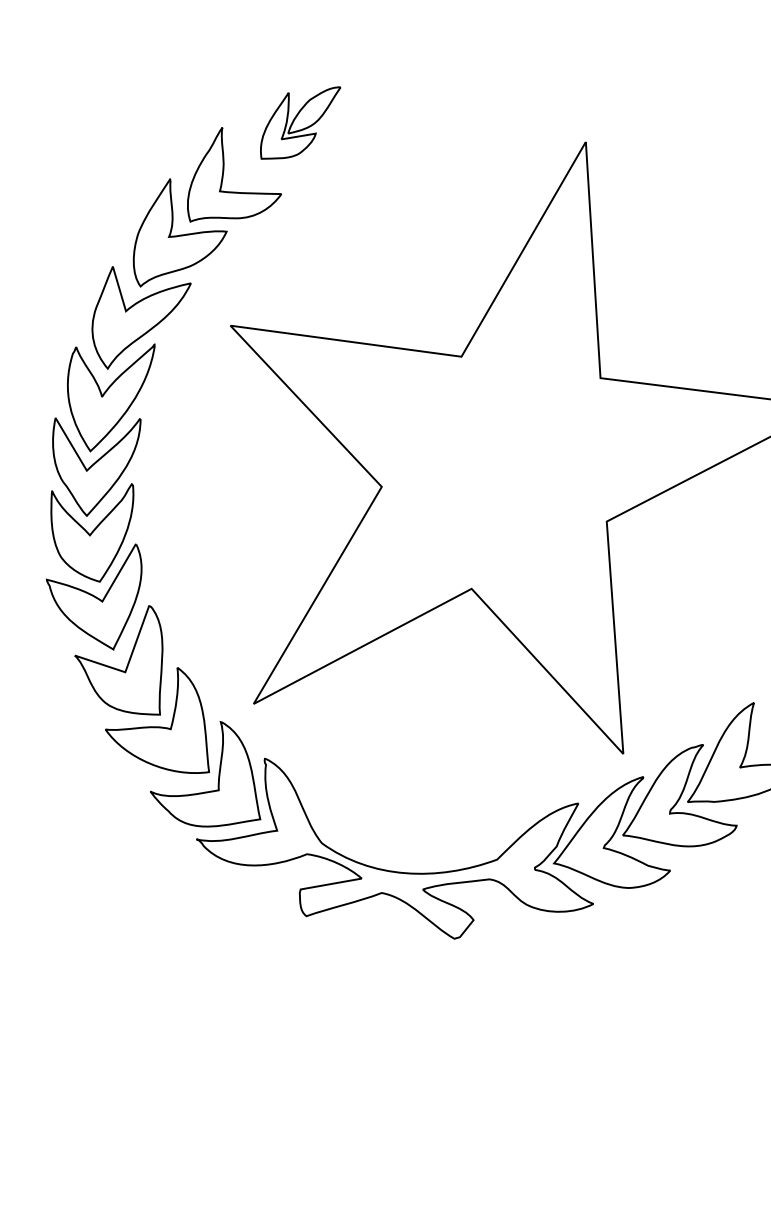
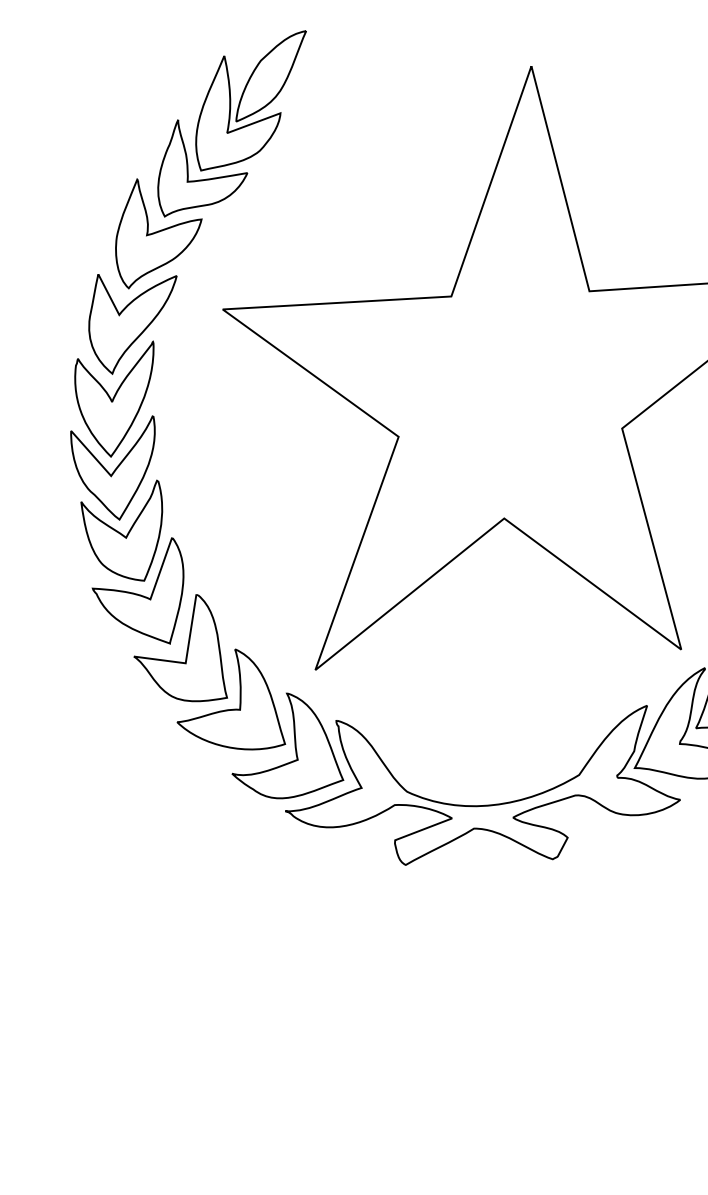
part: (300, 122) -> (252, 100), size x1.67

